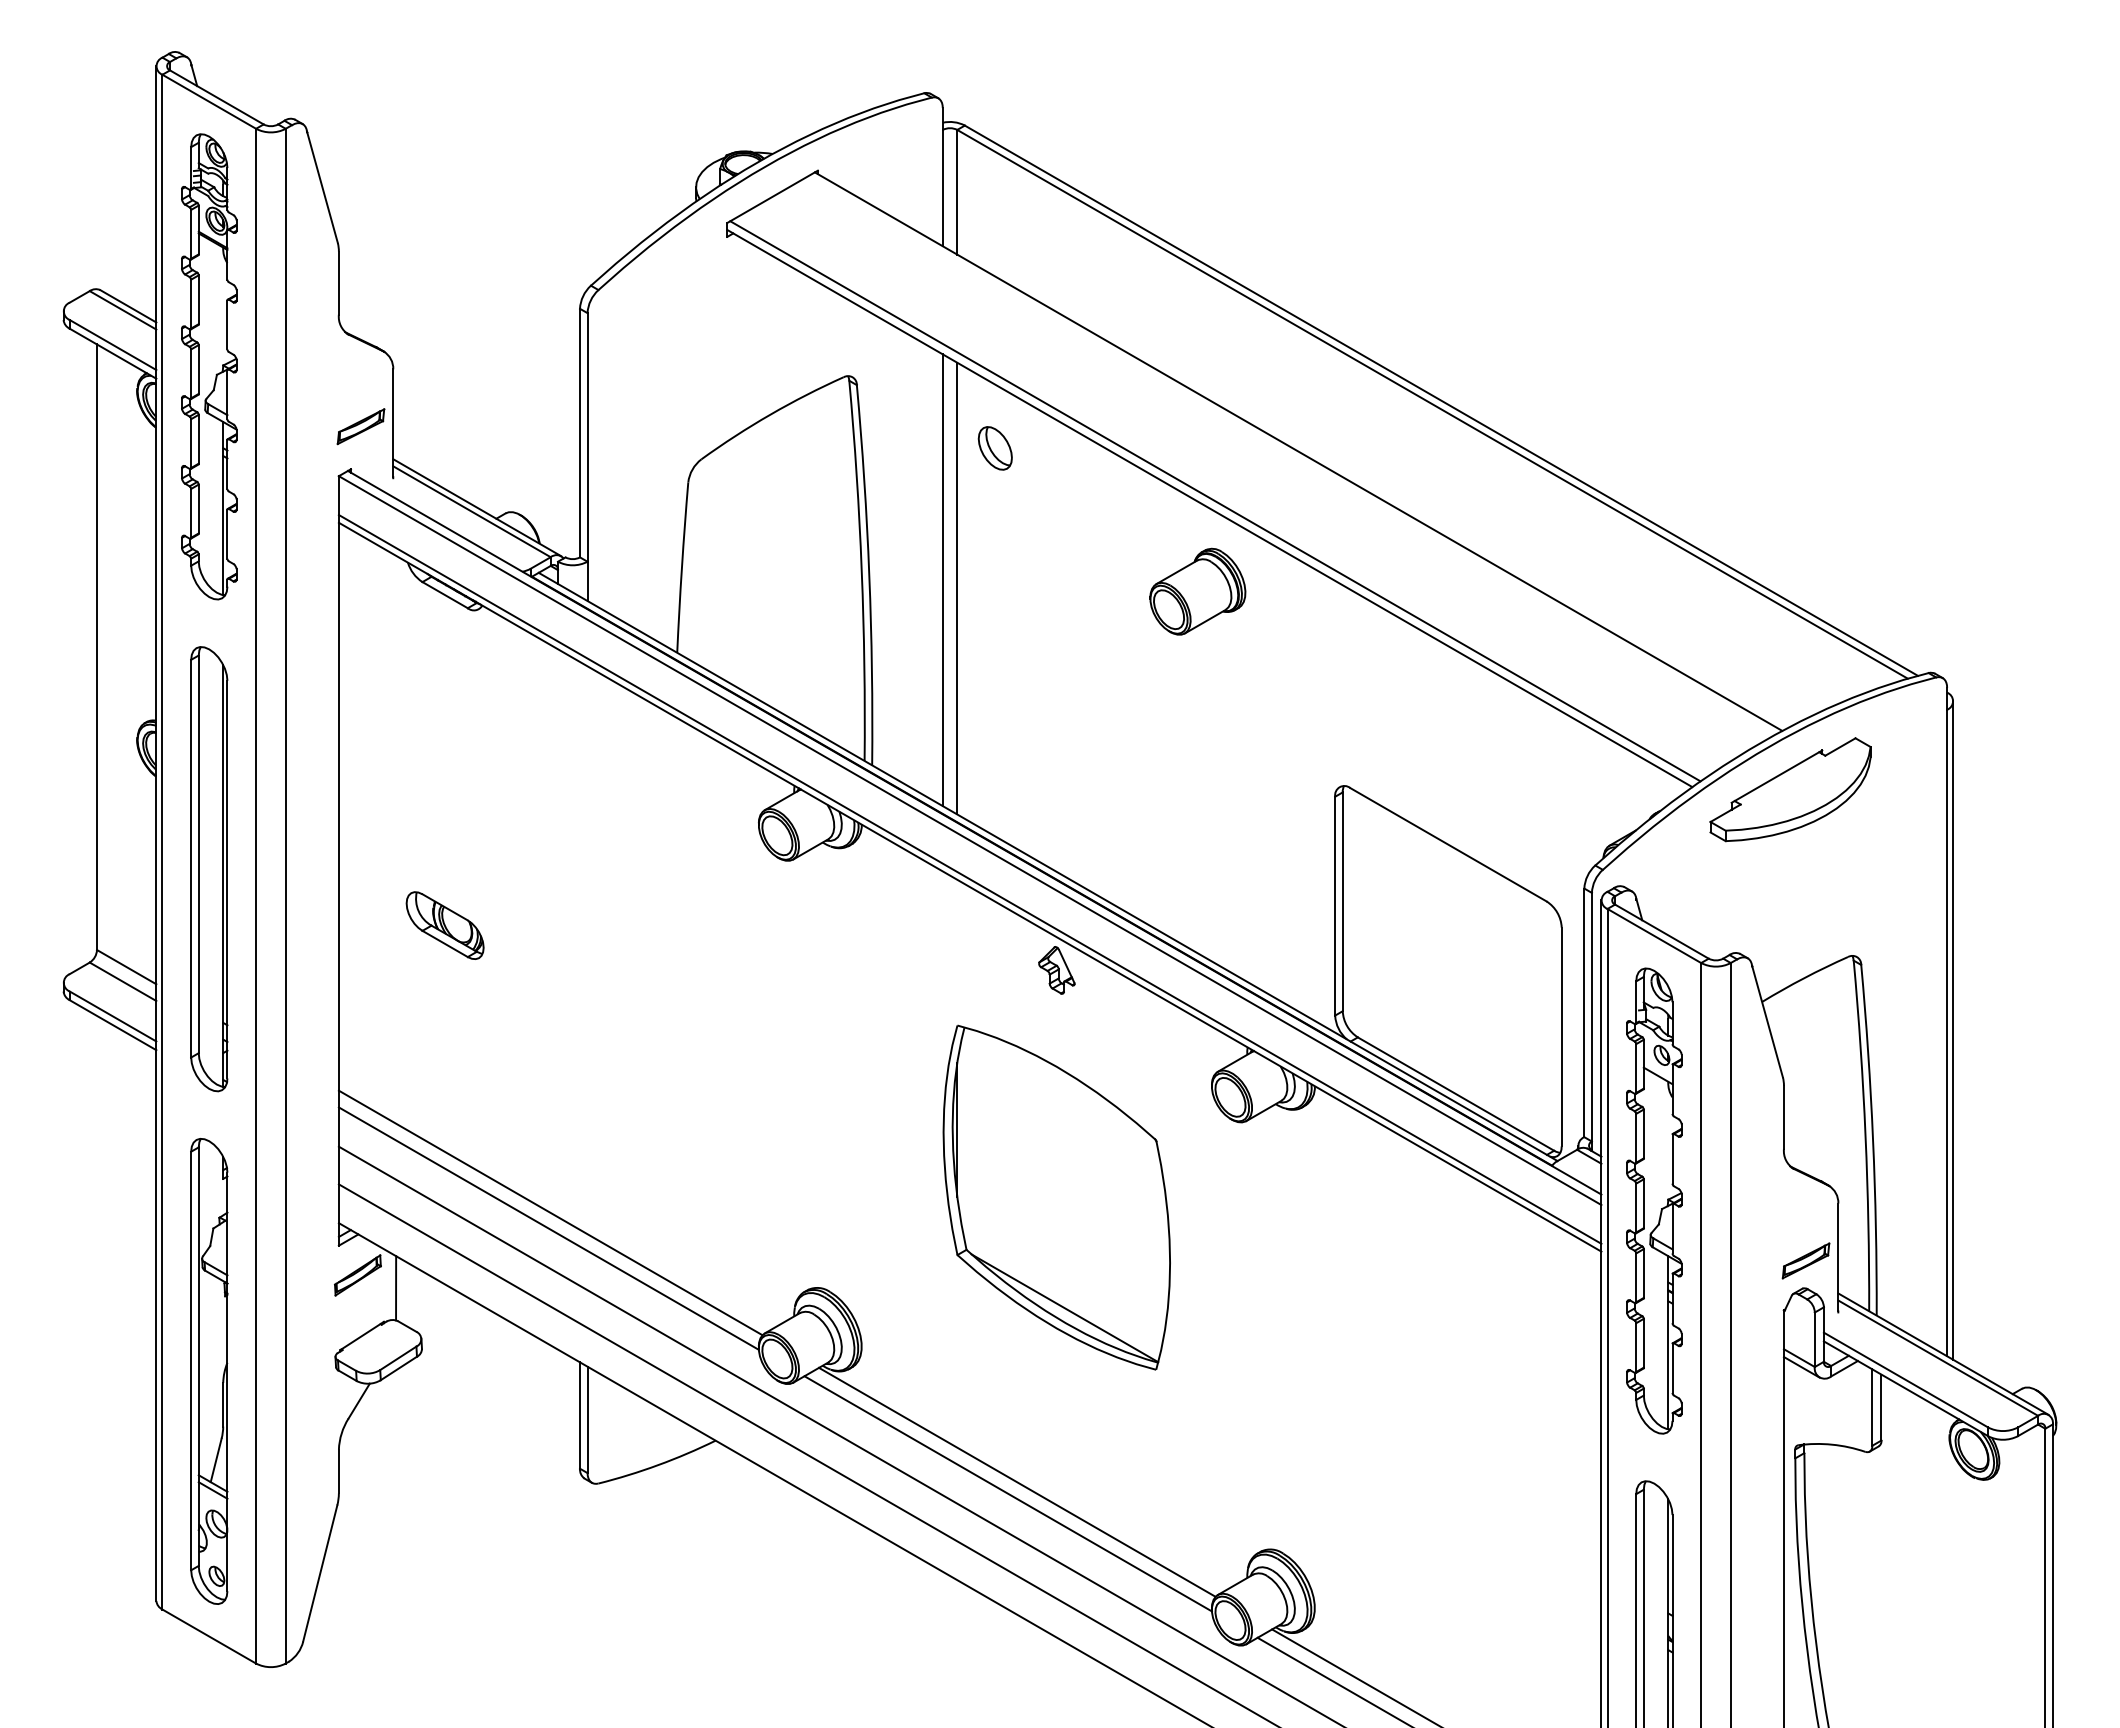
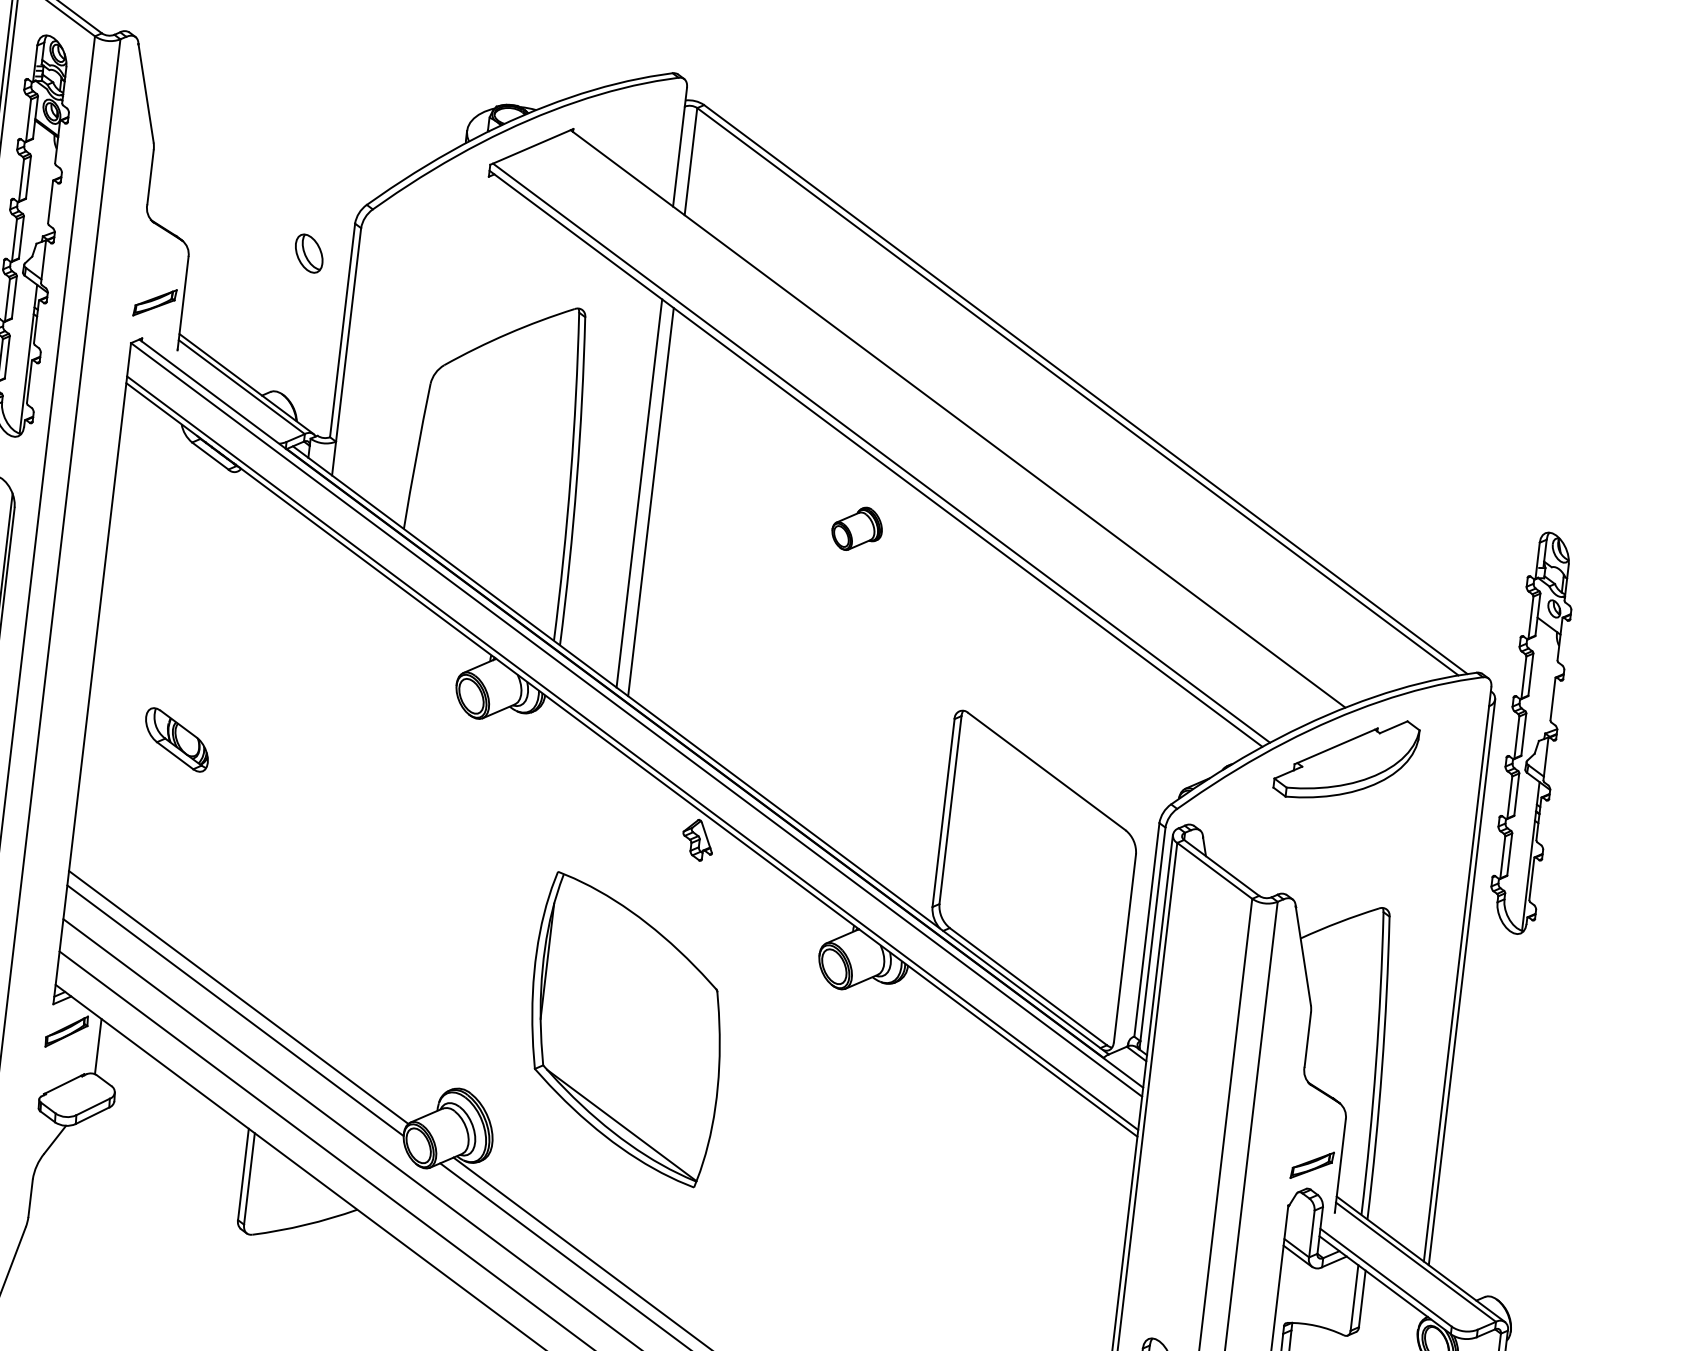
part: (994, 448) -> (308, 253), moved
part: (1197, 591) -> (857, 528), size x0.6
part: (1056, 1197) -> (625, 1029), moved
part: (1654, 1200) -> (1533, 732), moved

